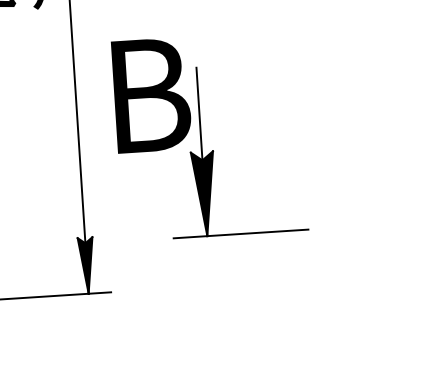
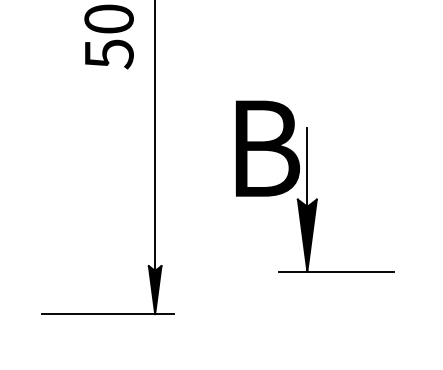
part: (201, 136) -> (307, 186), moved

